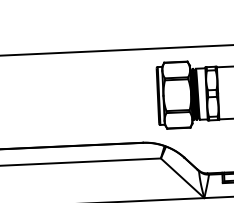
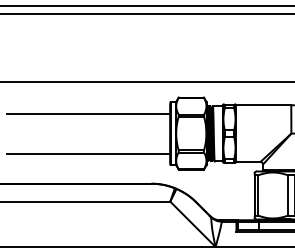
line: (82, 81) -> (88, 113), added
line: (83, 117) -> (88, 153), added

